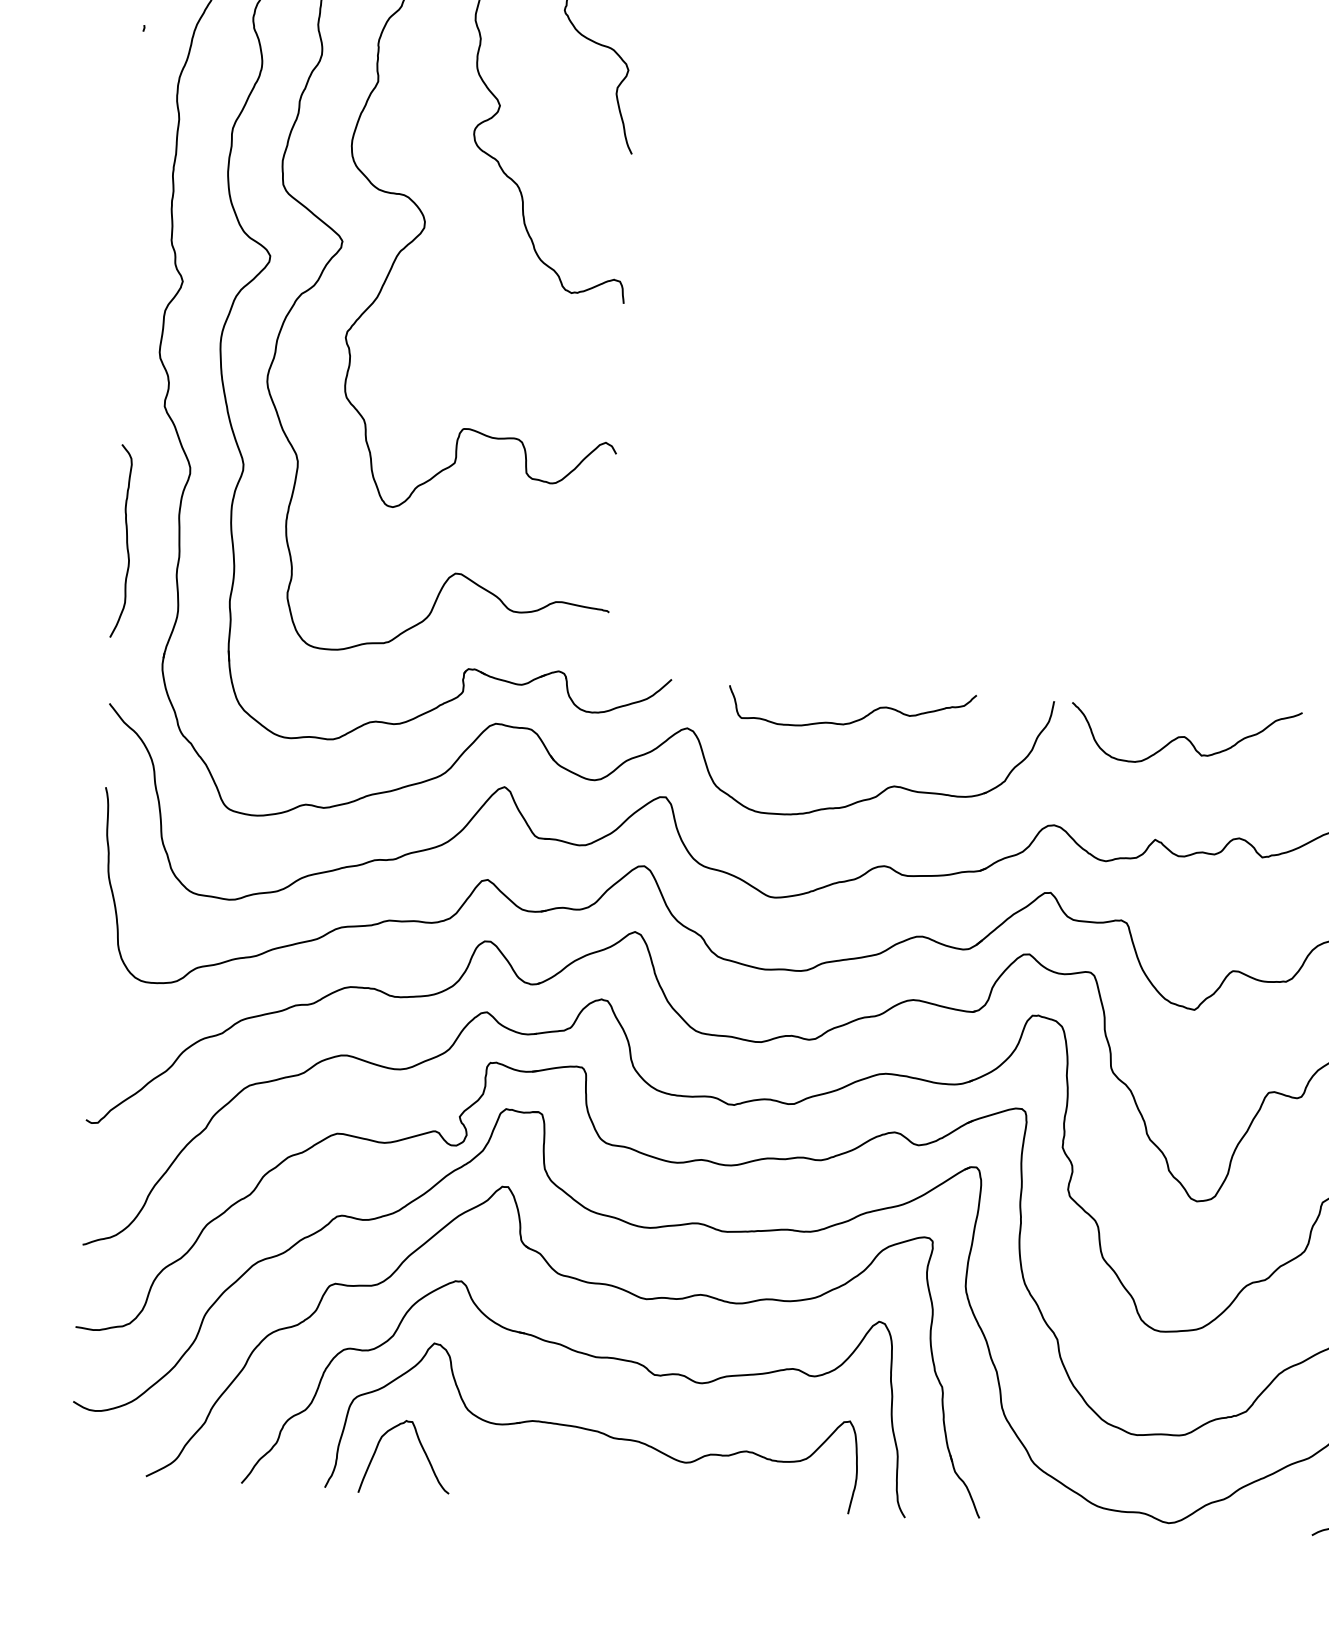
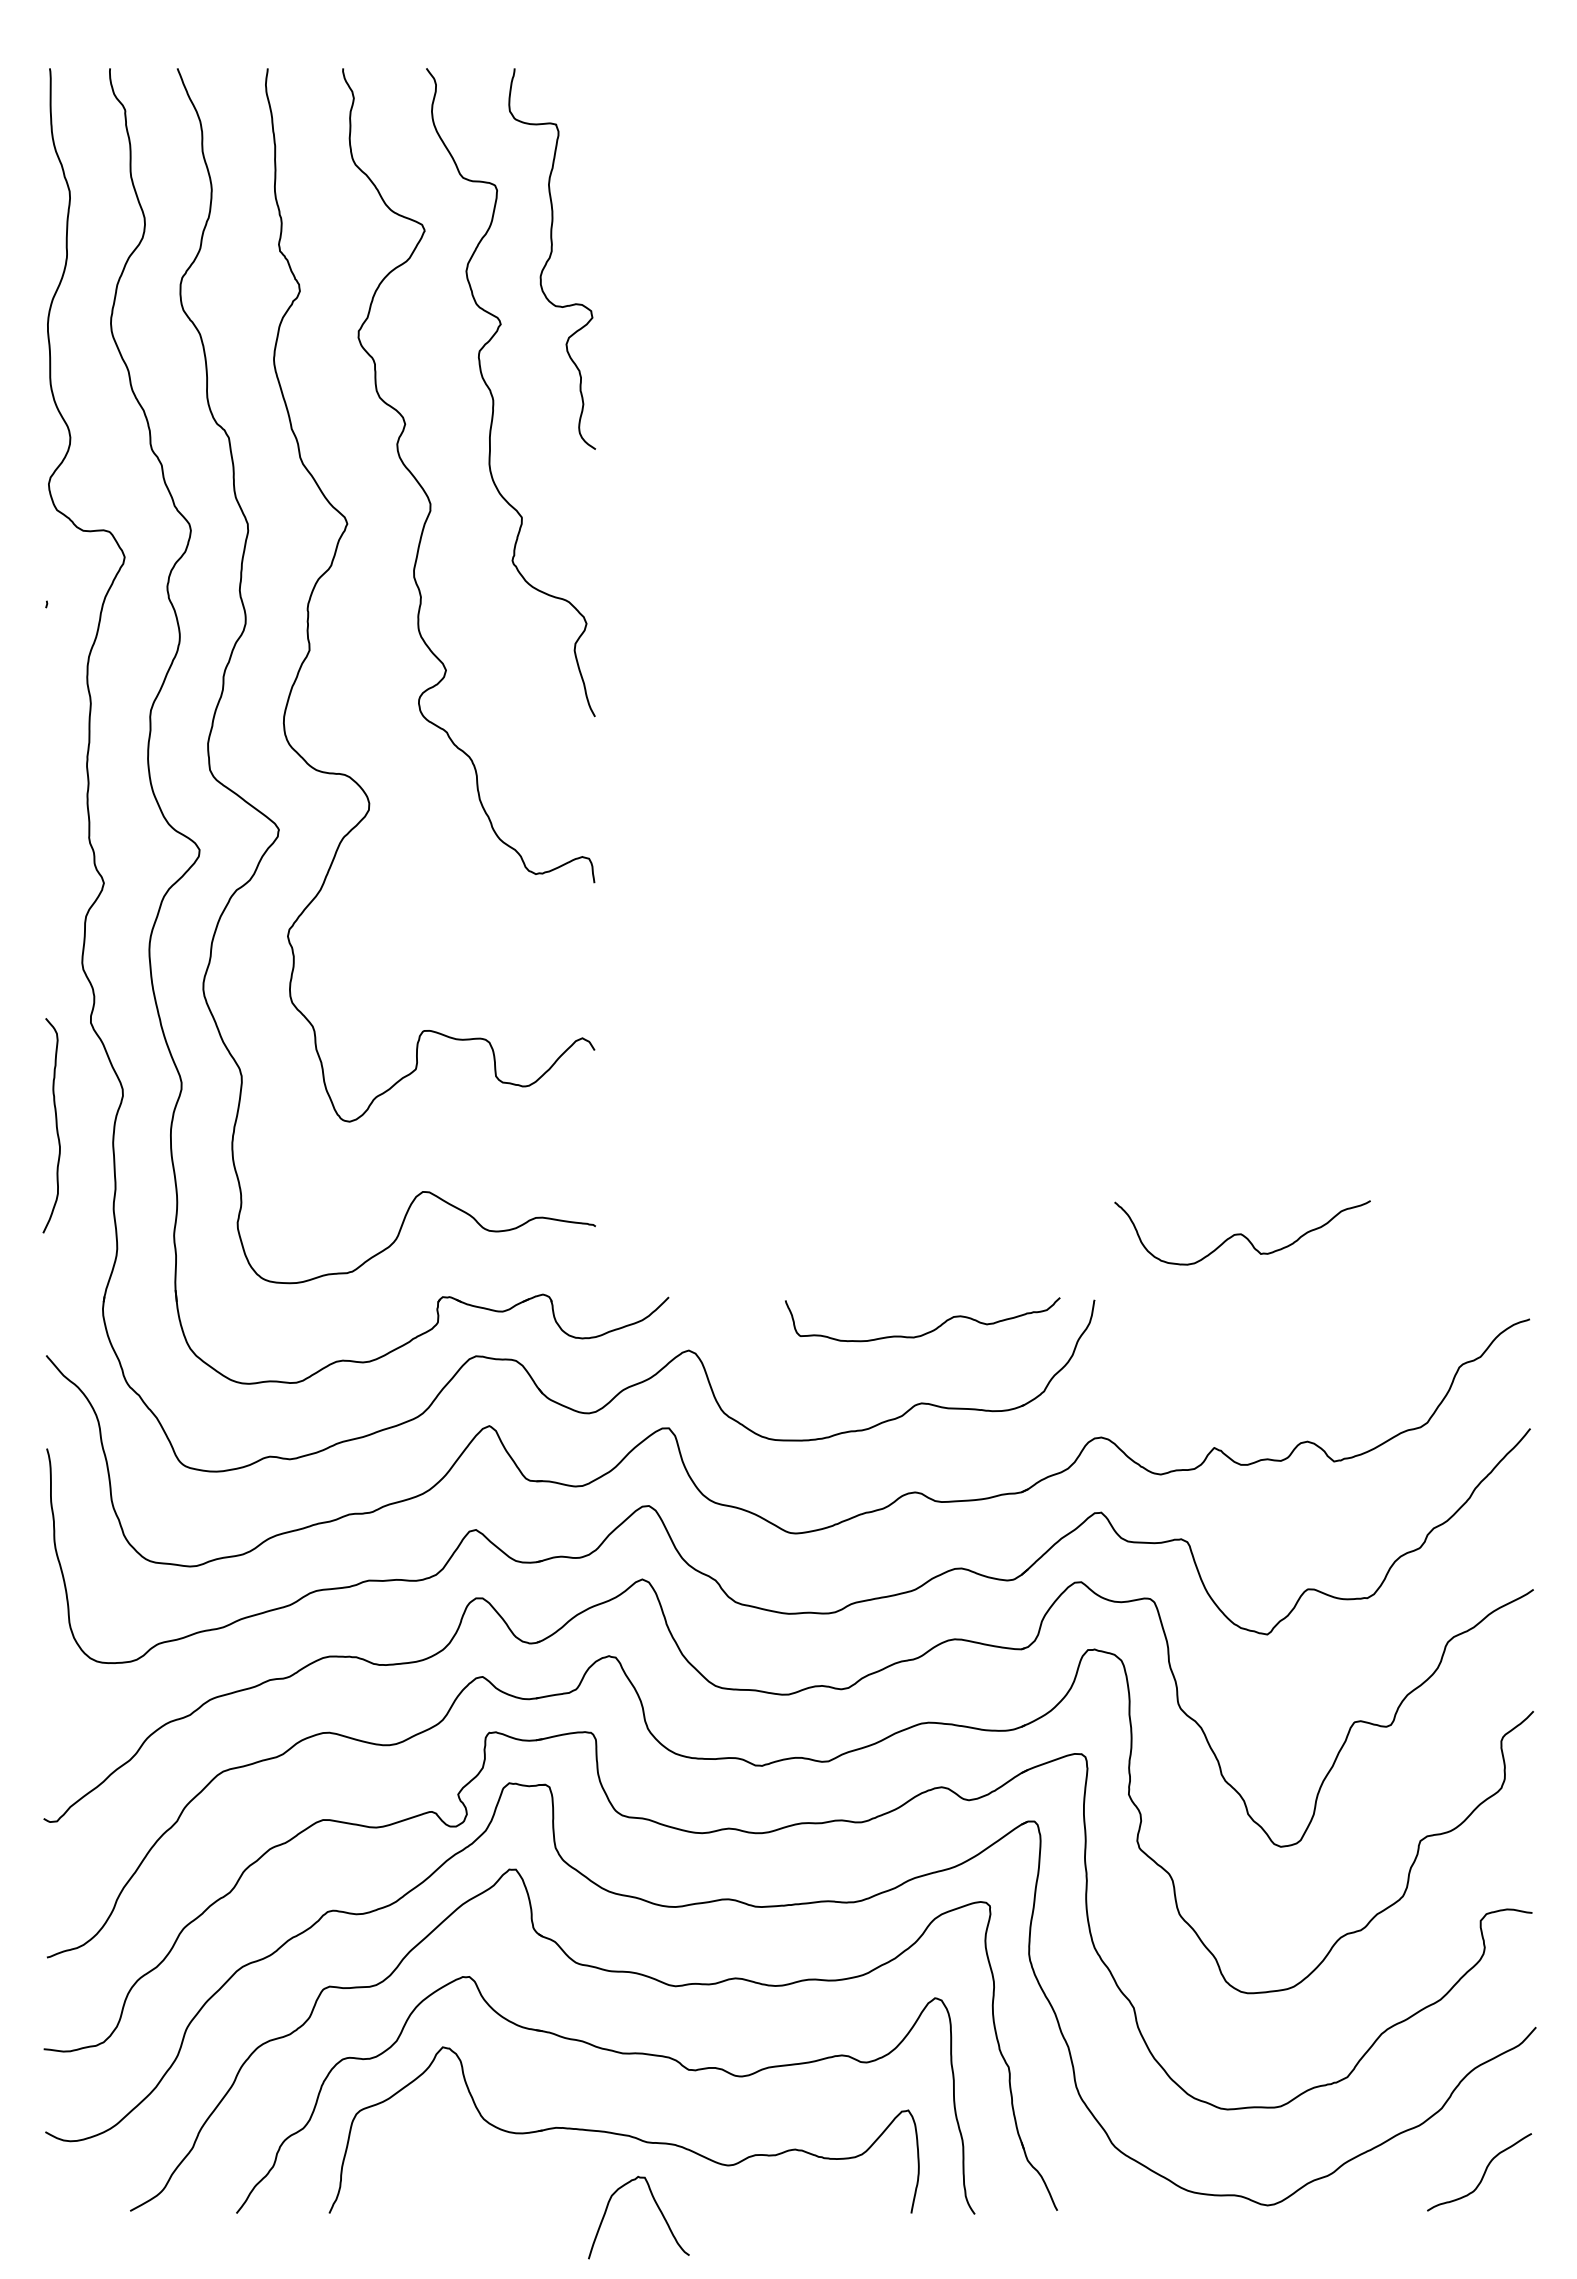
curve: (125, 541) -> (55, 1125), moved
curve: (856, 719) -> (928, 1331), moved
curve: (1184, 736) -> (1241, 1233), moved
curve: (422, 1449) -> (657, 2207), moved

